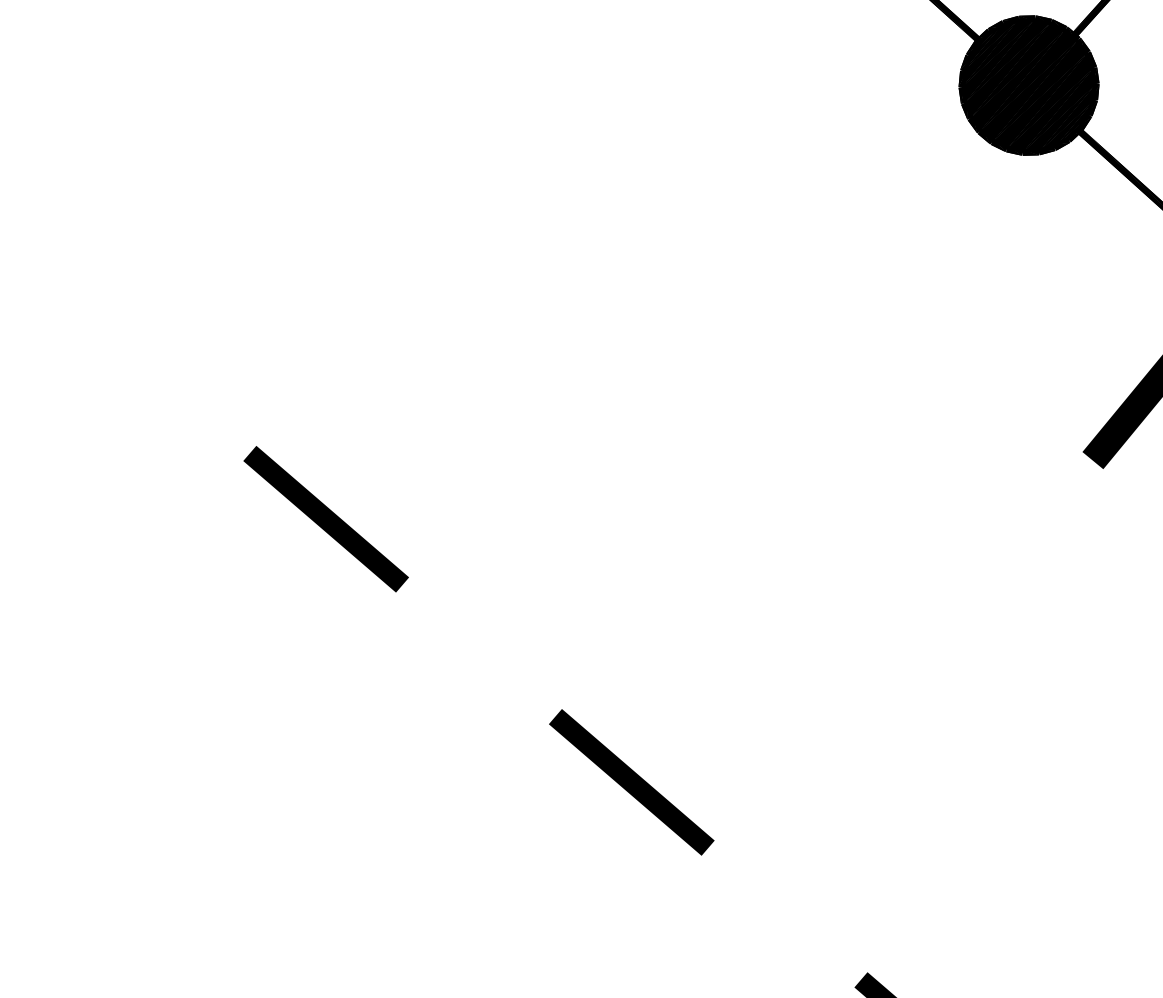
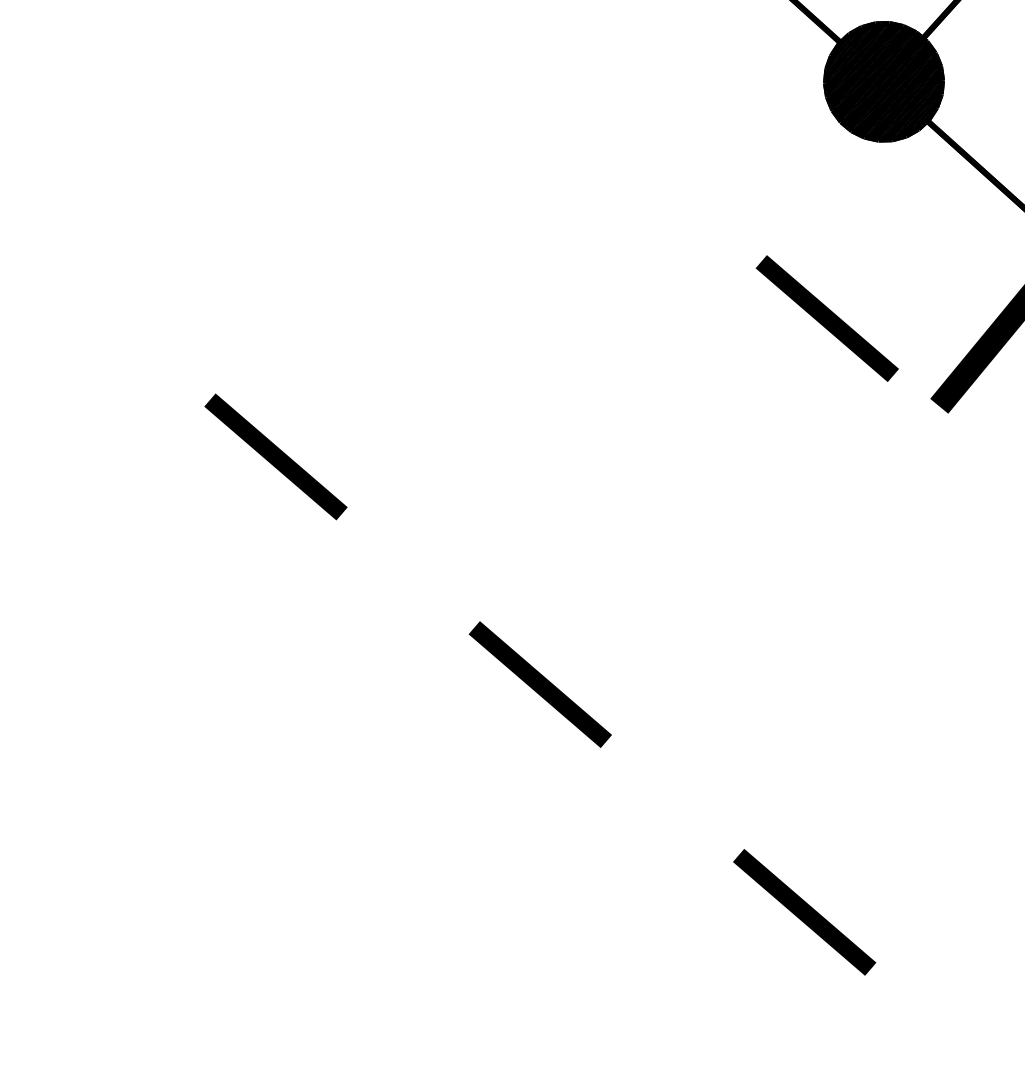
line: (962, 359) -> (826, 318), added

